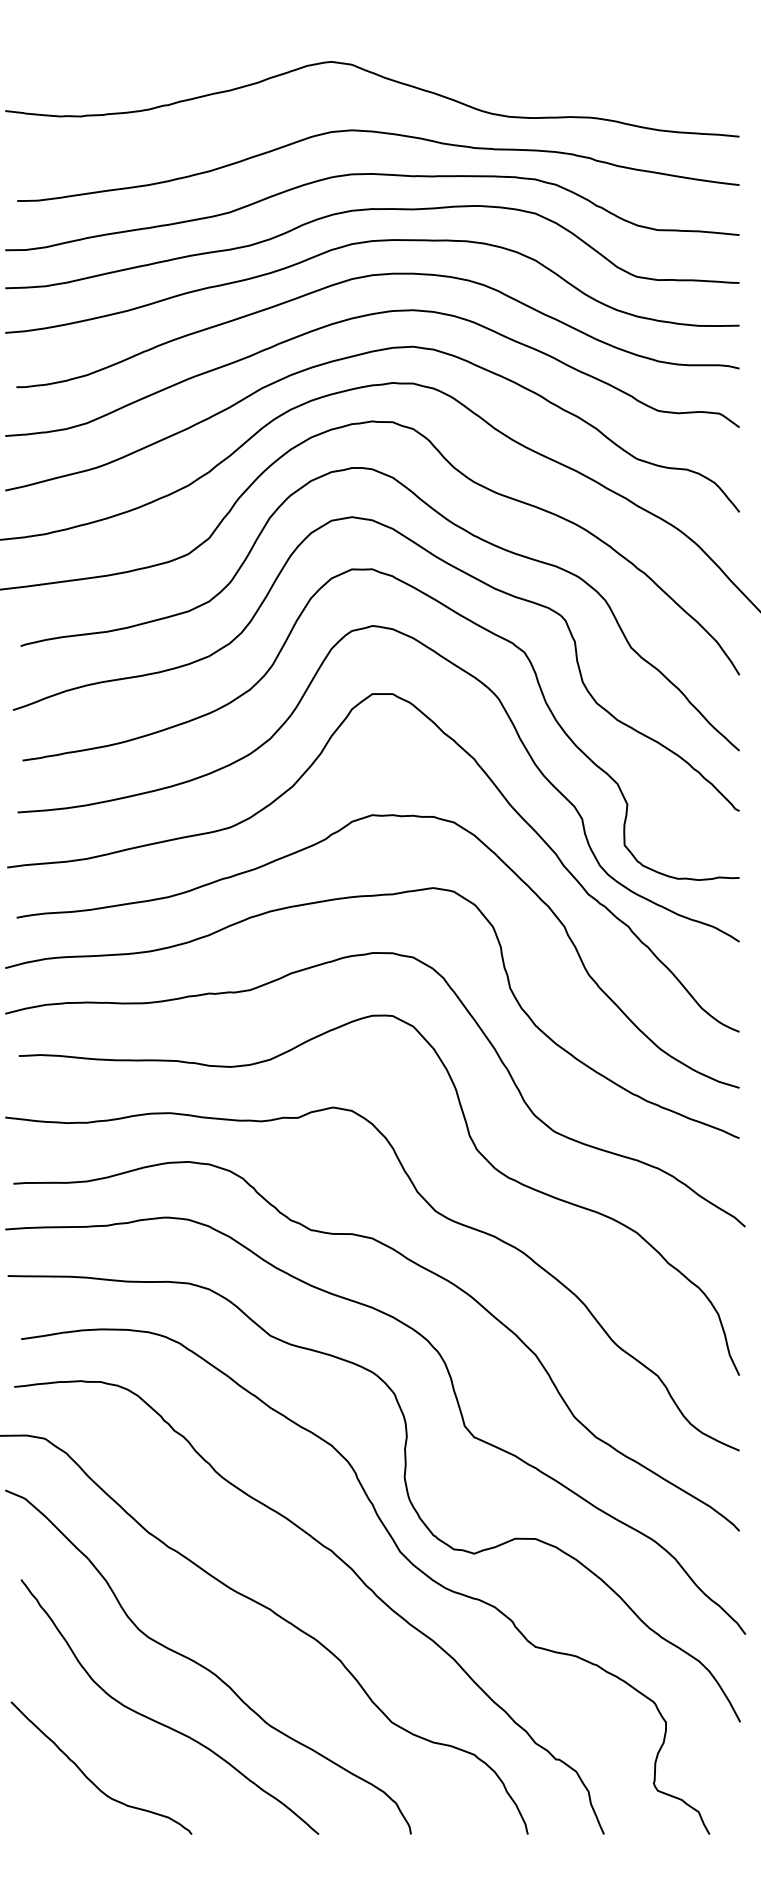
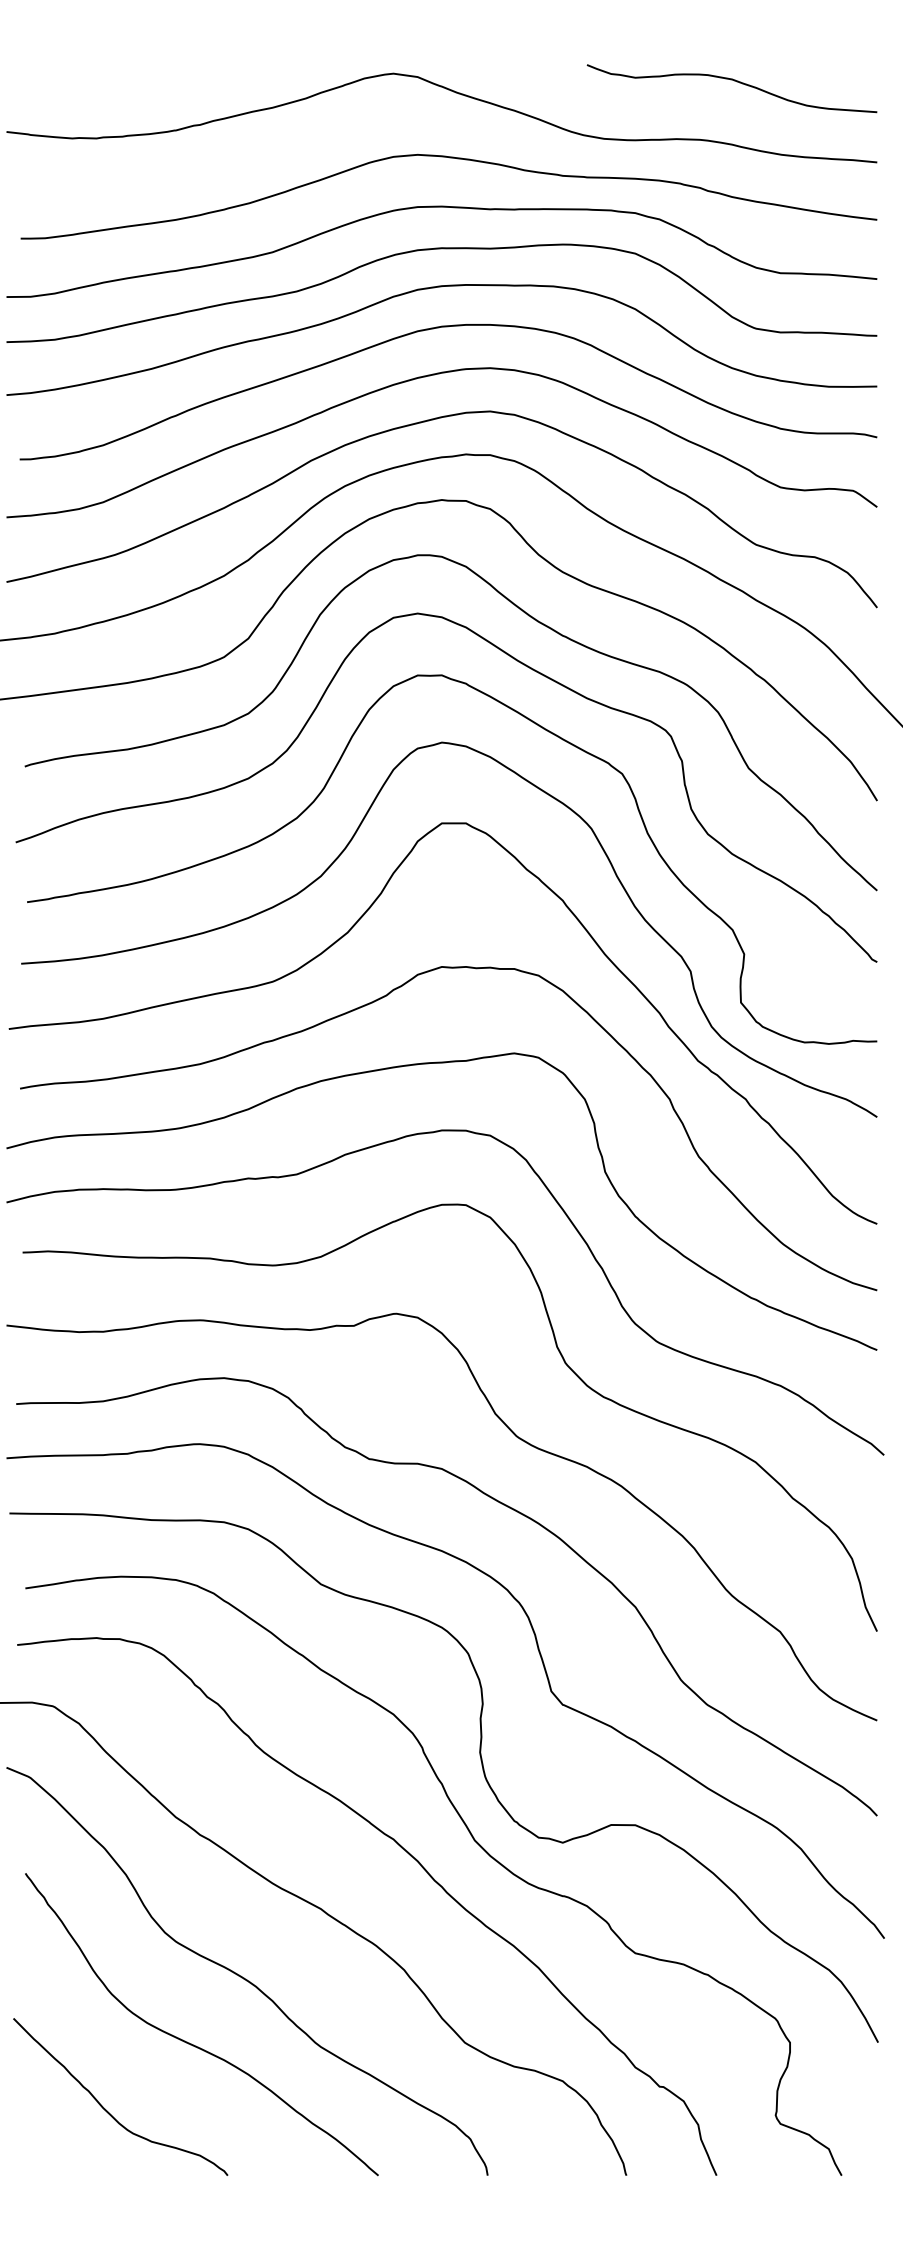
curve: (619, 68) -> (734, 81), added

